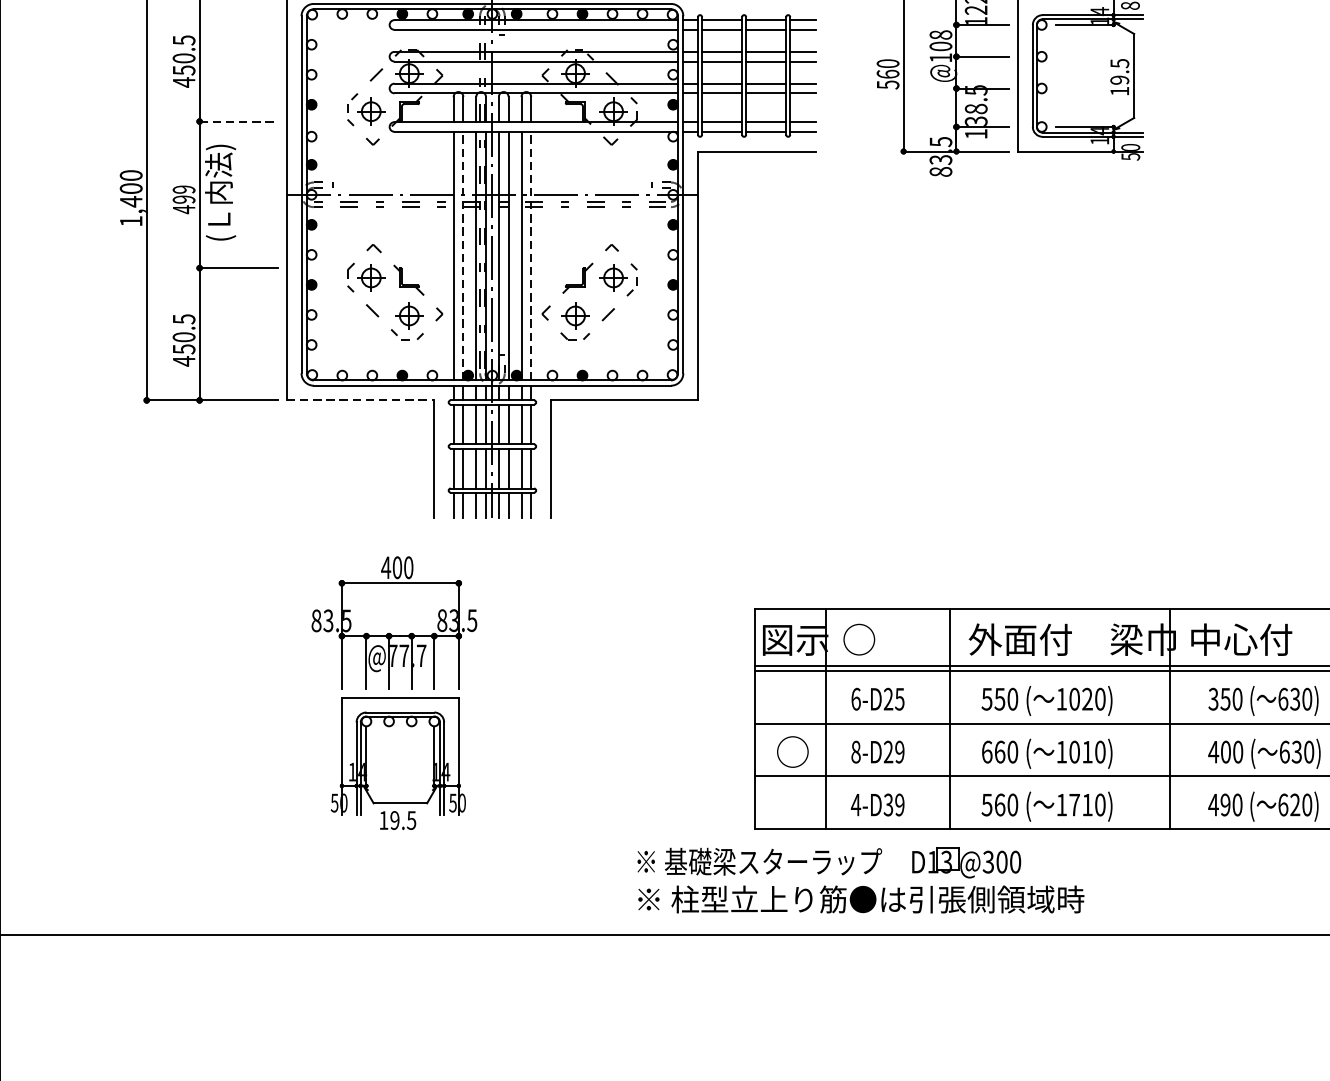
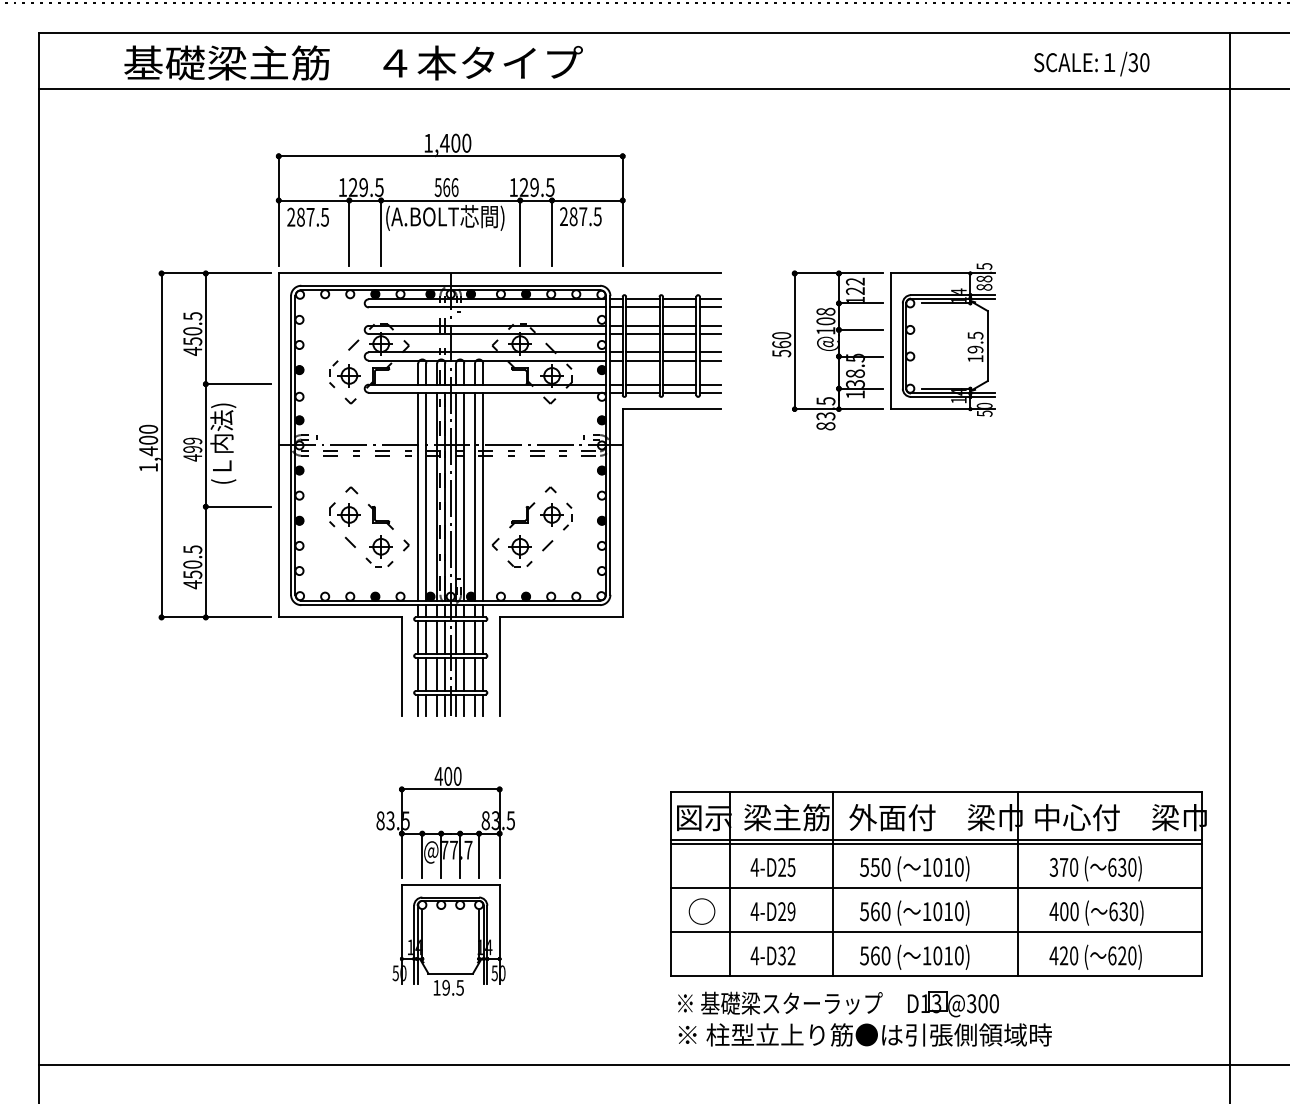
line: (238, 121) -> (238, 384), dashed -> solid
line: (463, 255) -> (426, 496), dashed -> solid
line: (531, 255) -> (483, 496), dashed -> solid
line: (360, 400) -> (340, 617), dashed -> solid
text: (893, 639) -> (786, 817), ○ -> 梁主筋
part: (394, 692) -> (445, 880), moved
text: (855, 698) -> (754, 866), 6-D25 -> 4-D25
text: (1087, 698) -> (948, 866), 1020) -> 1010)
text: (1224, 699) -> (1063, 867), 350 -> 370
text: (855, 751) -> (754, 911), 8-D29 -> 4-D29
text: (987, 751) -> (864, 911), 660 -> 560
text: (899, 804) -> (791, 955), 4-D39 -> 4-D32
text: (1074, 804) -> (937, 955), 1710) -> 1010)
text: (1224, 805) -> (1063, 956), 490 -> 420
part: (860, 879) -> (864, 1018), moved

